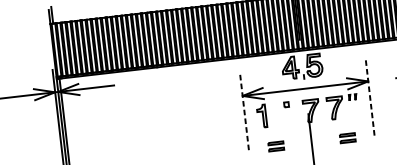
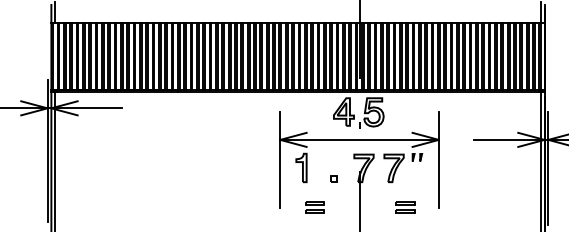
line: (369, 96) -> (438, 159), dashed -> solid
part: (286, 104) -> (333, 178), moved
line: (244, 111) -> (280, 159), dashed -> solid

